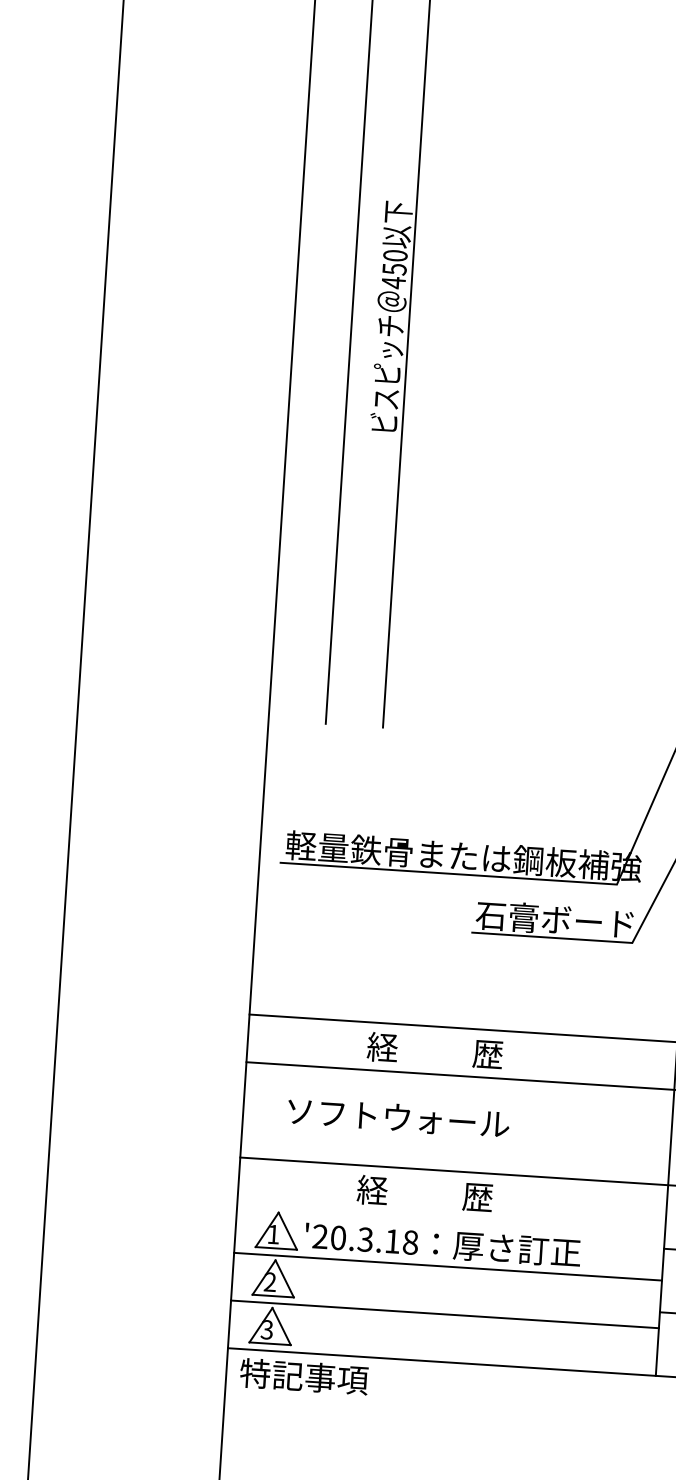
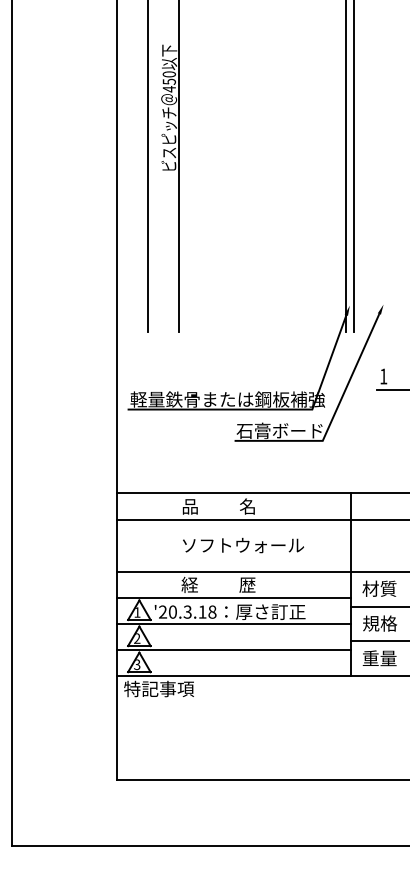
text: (434, 1050) -> (218, 506), 経          歴 -> 品          名
text: (398, 1117) -> (243, 545), moved
line: (450, 1218) -> (233, 597), added

